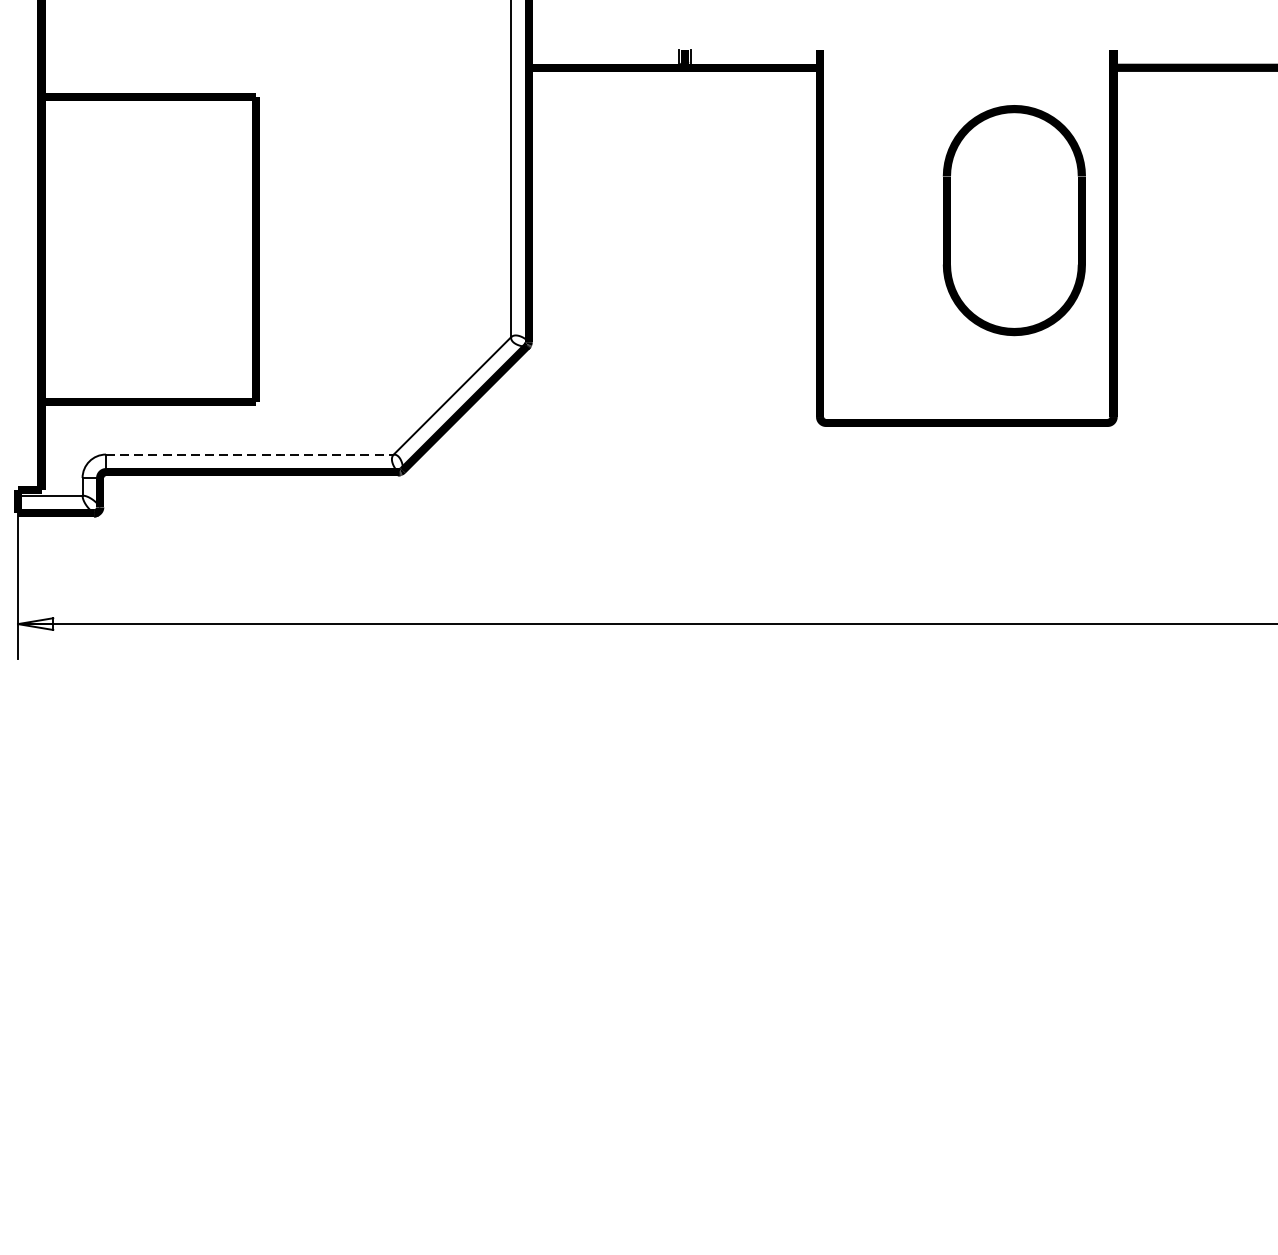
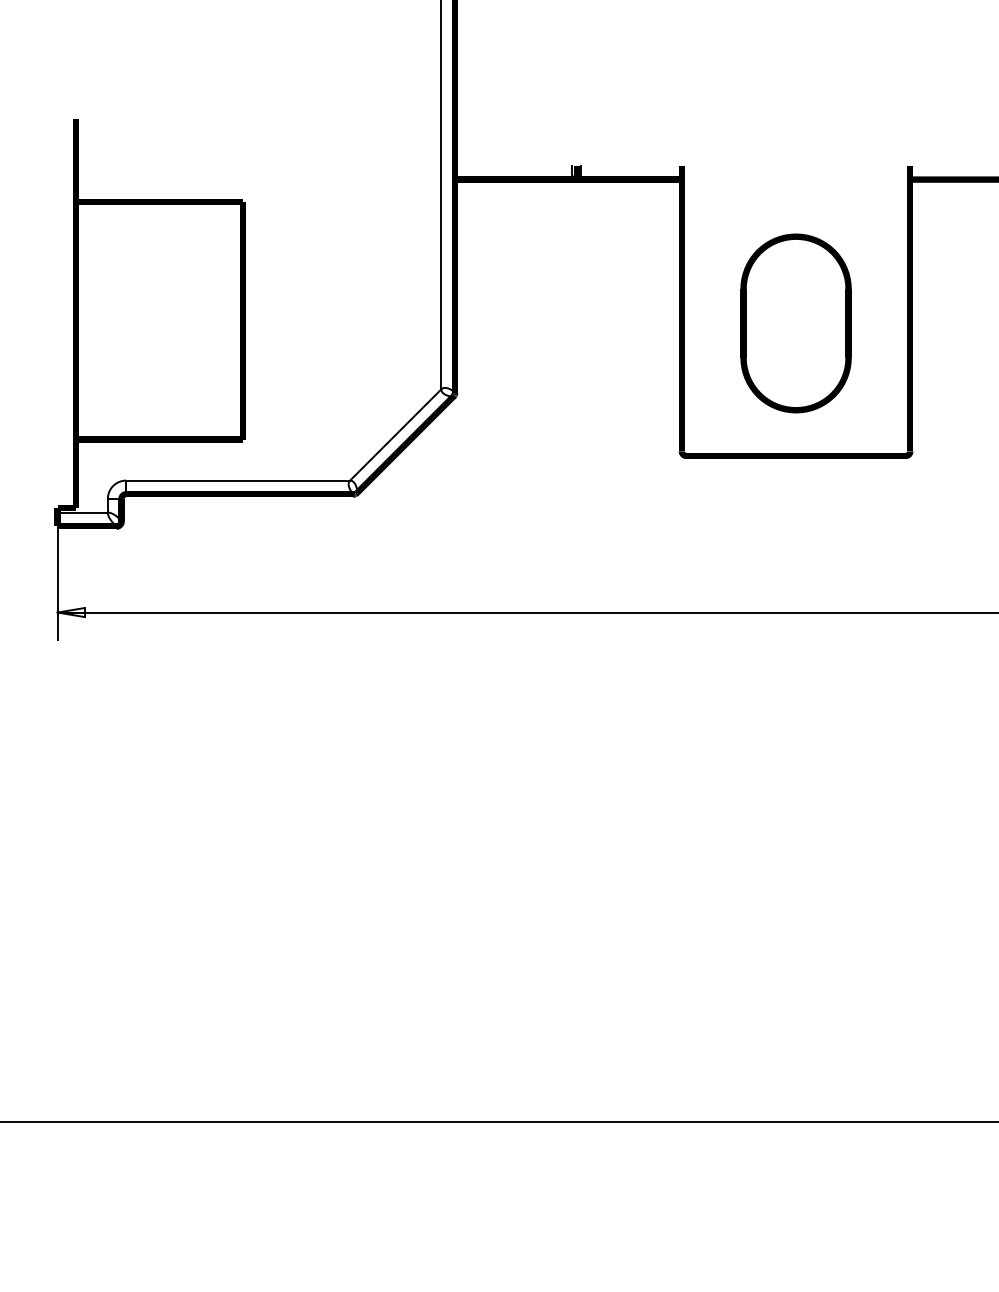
part: (1013, 220) -> (795, 323), moved
line: (250, 454) -> (238, 480), dashed -> solid

